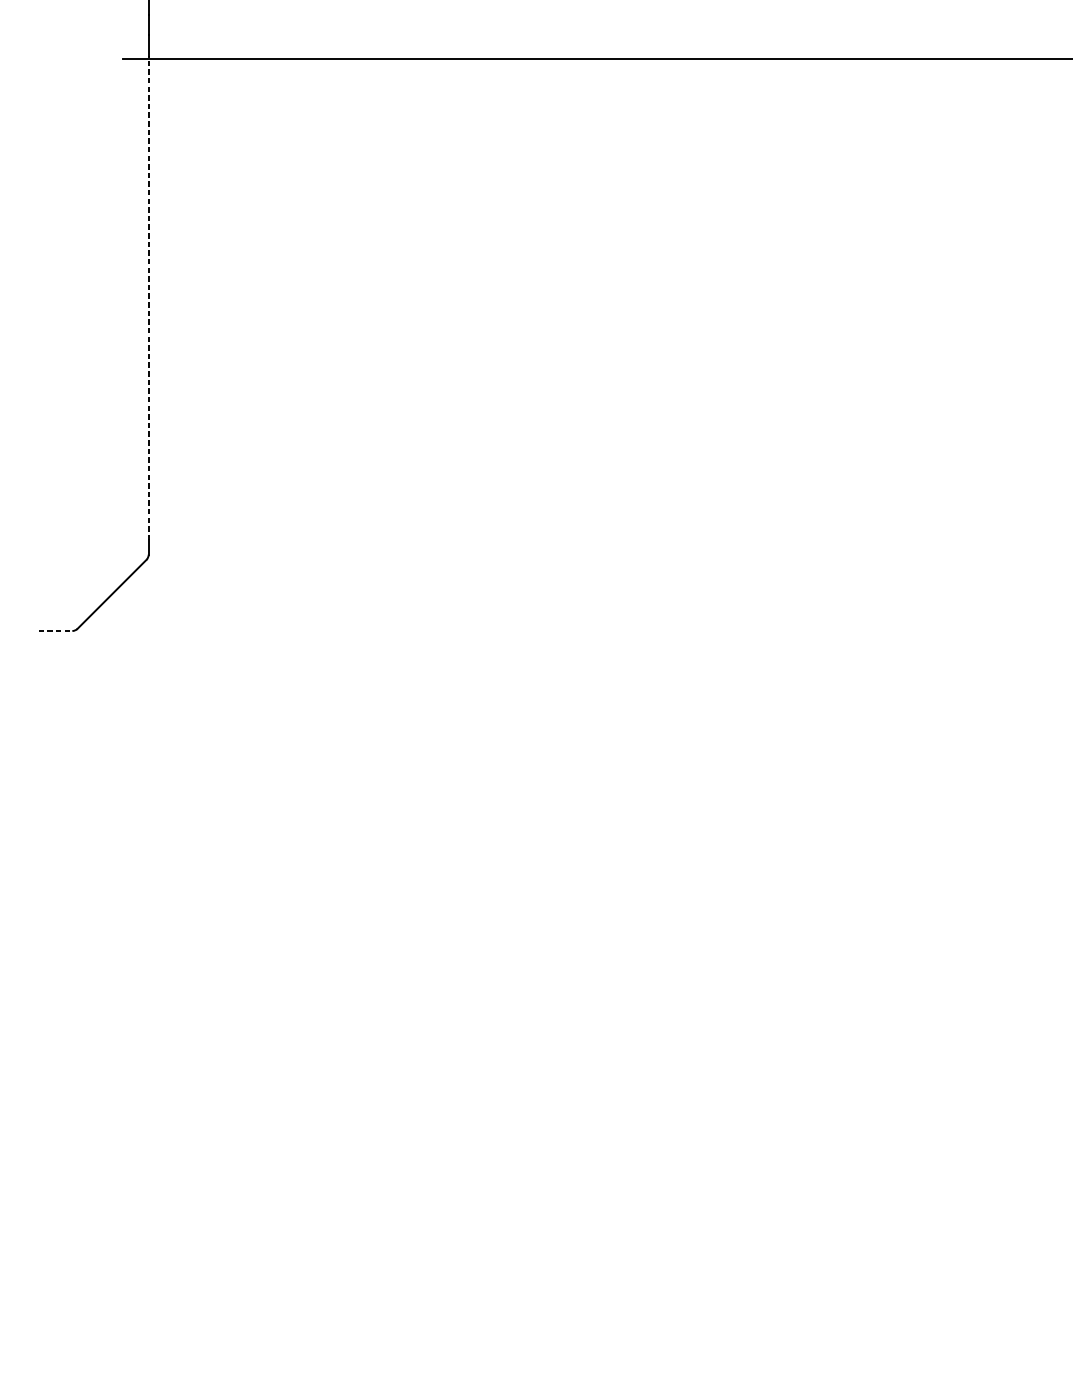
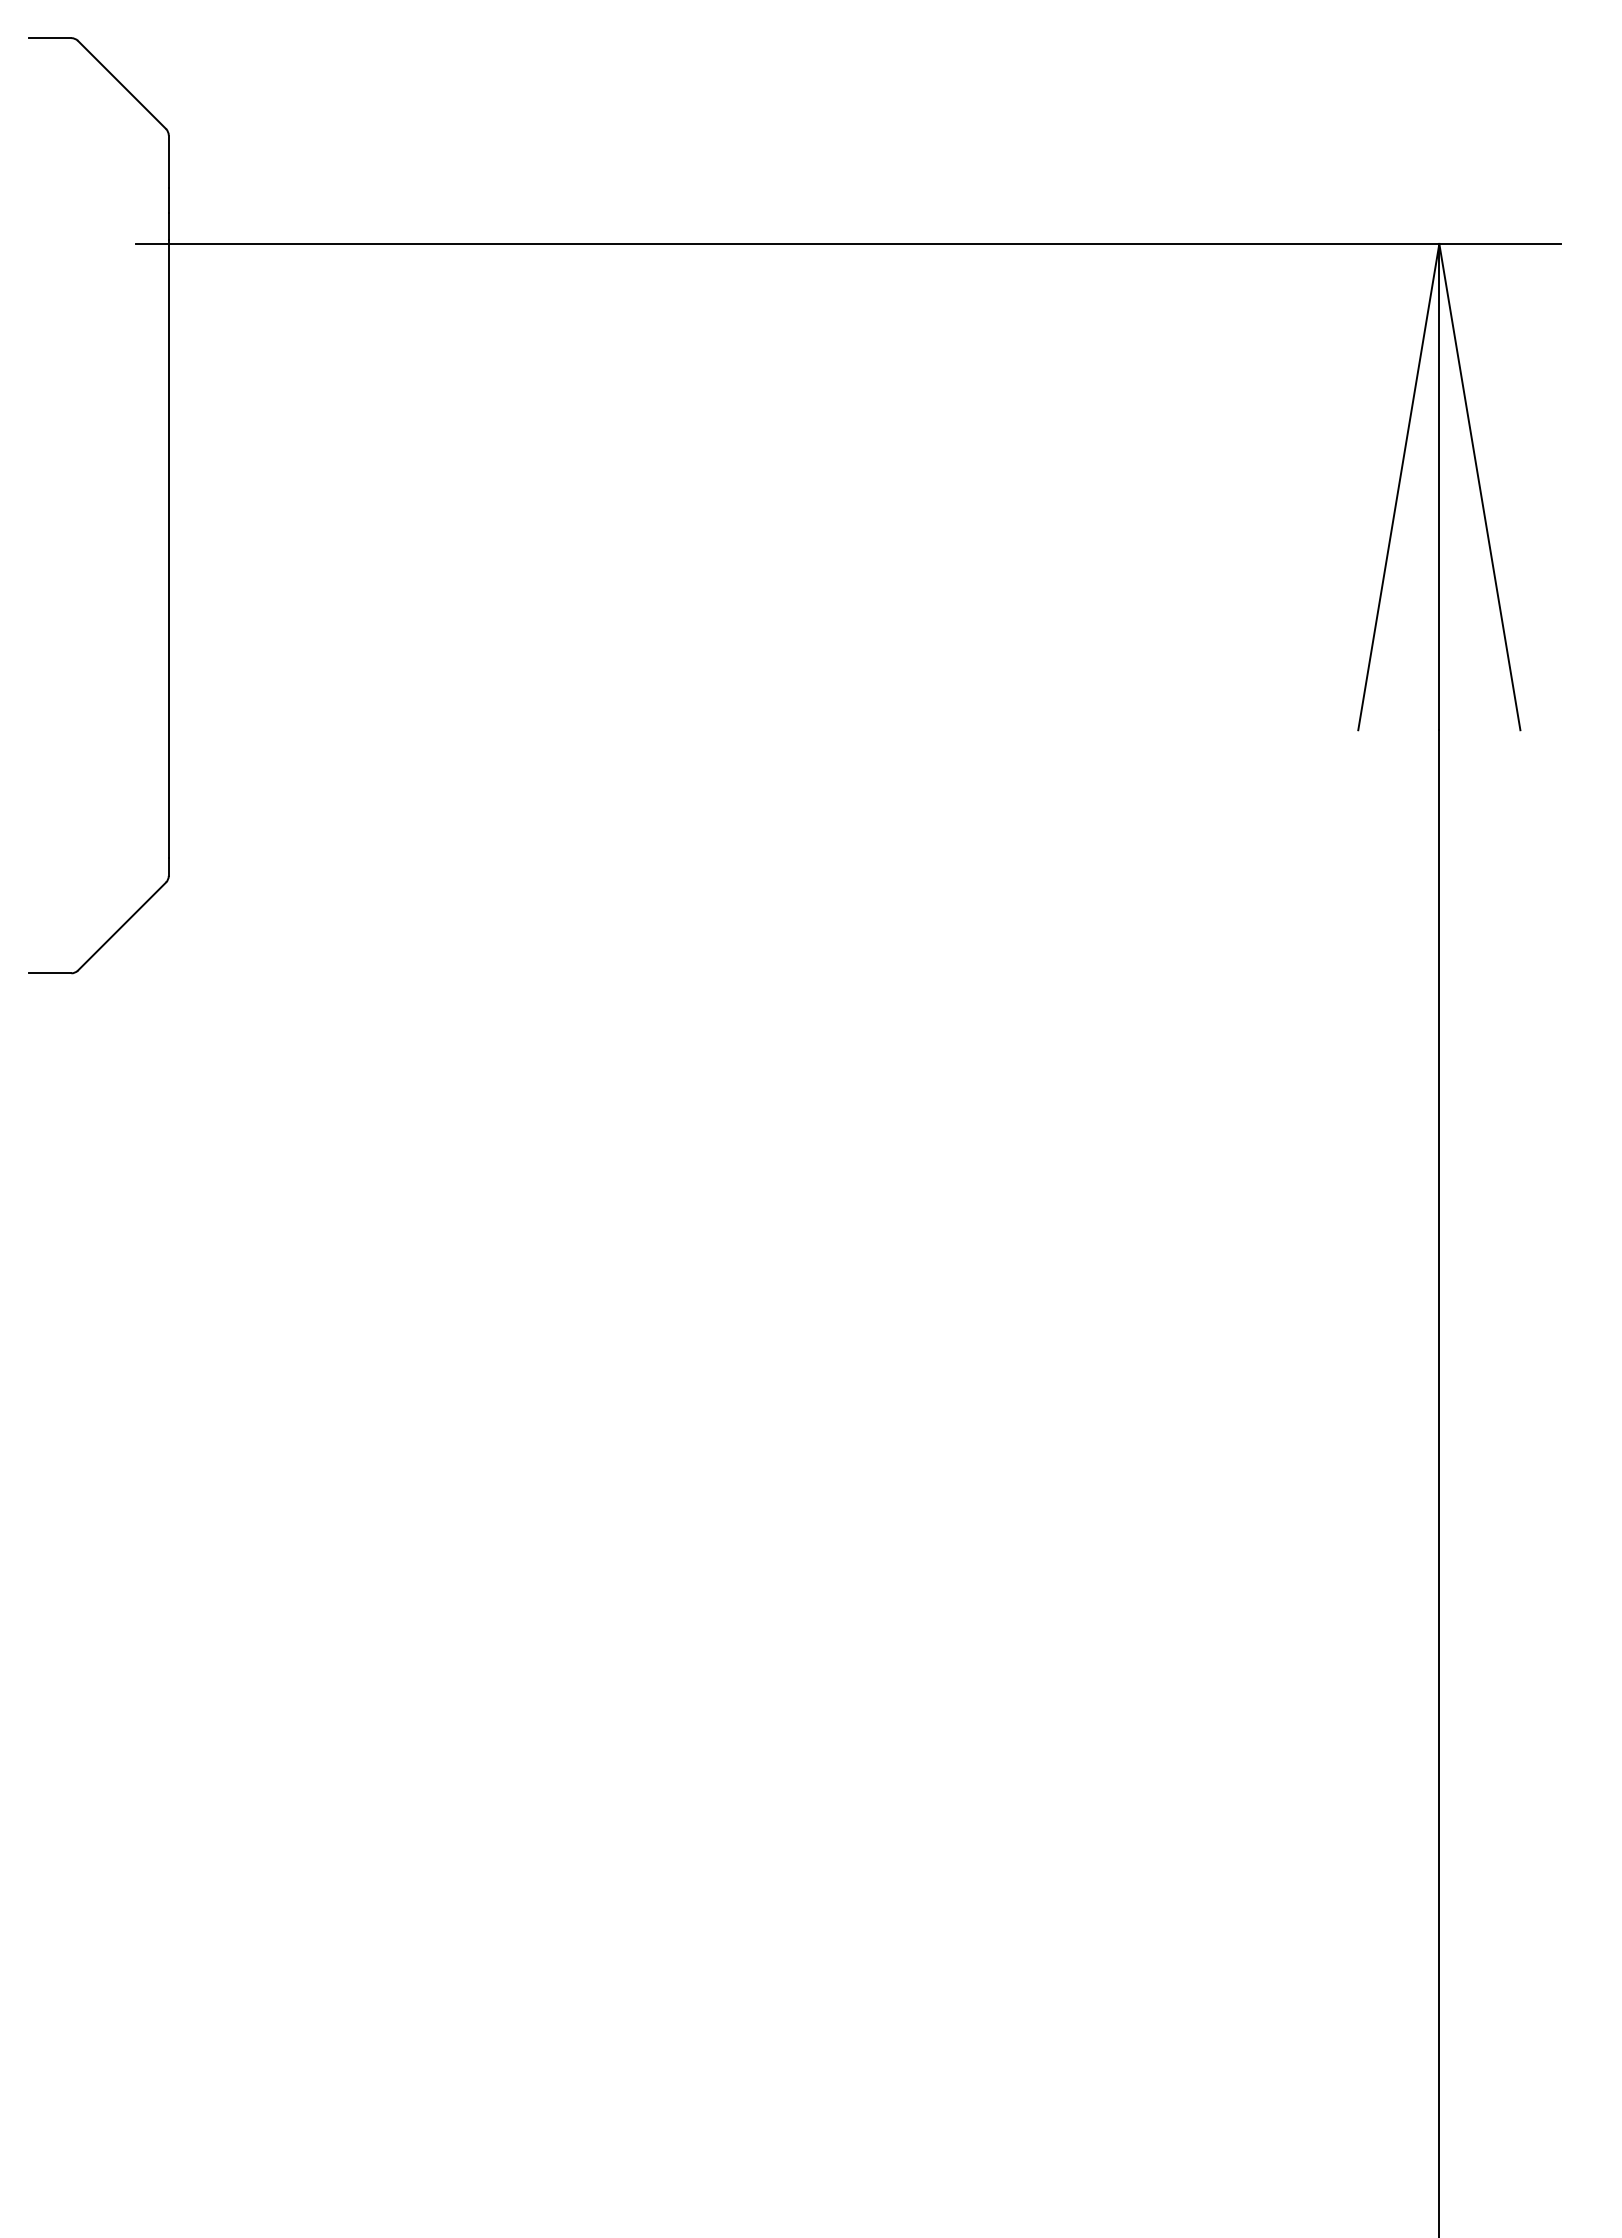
line: (148, 298) -> (168, 548), dashed -> solid
line: (55, 631) -> (50, 973), dashed -> solid

